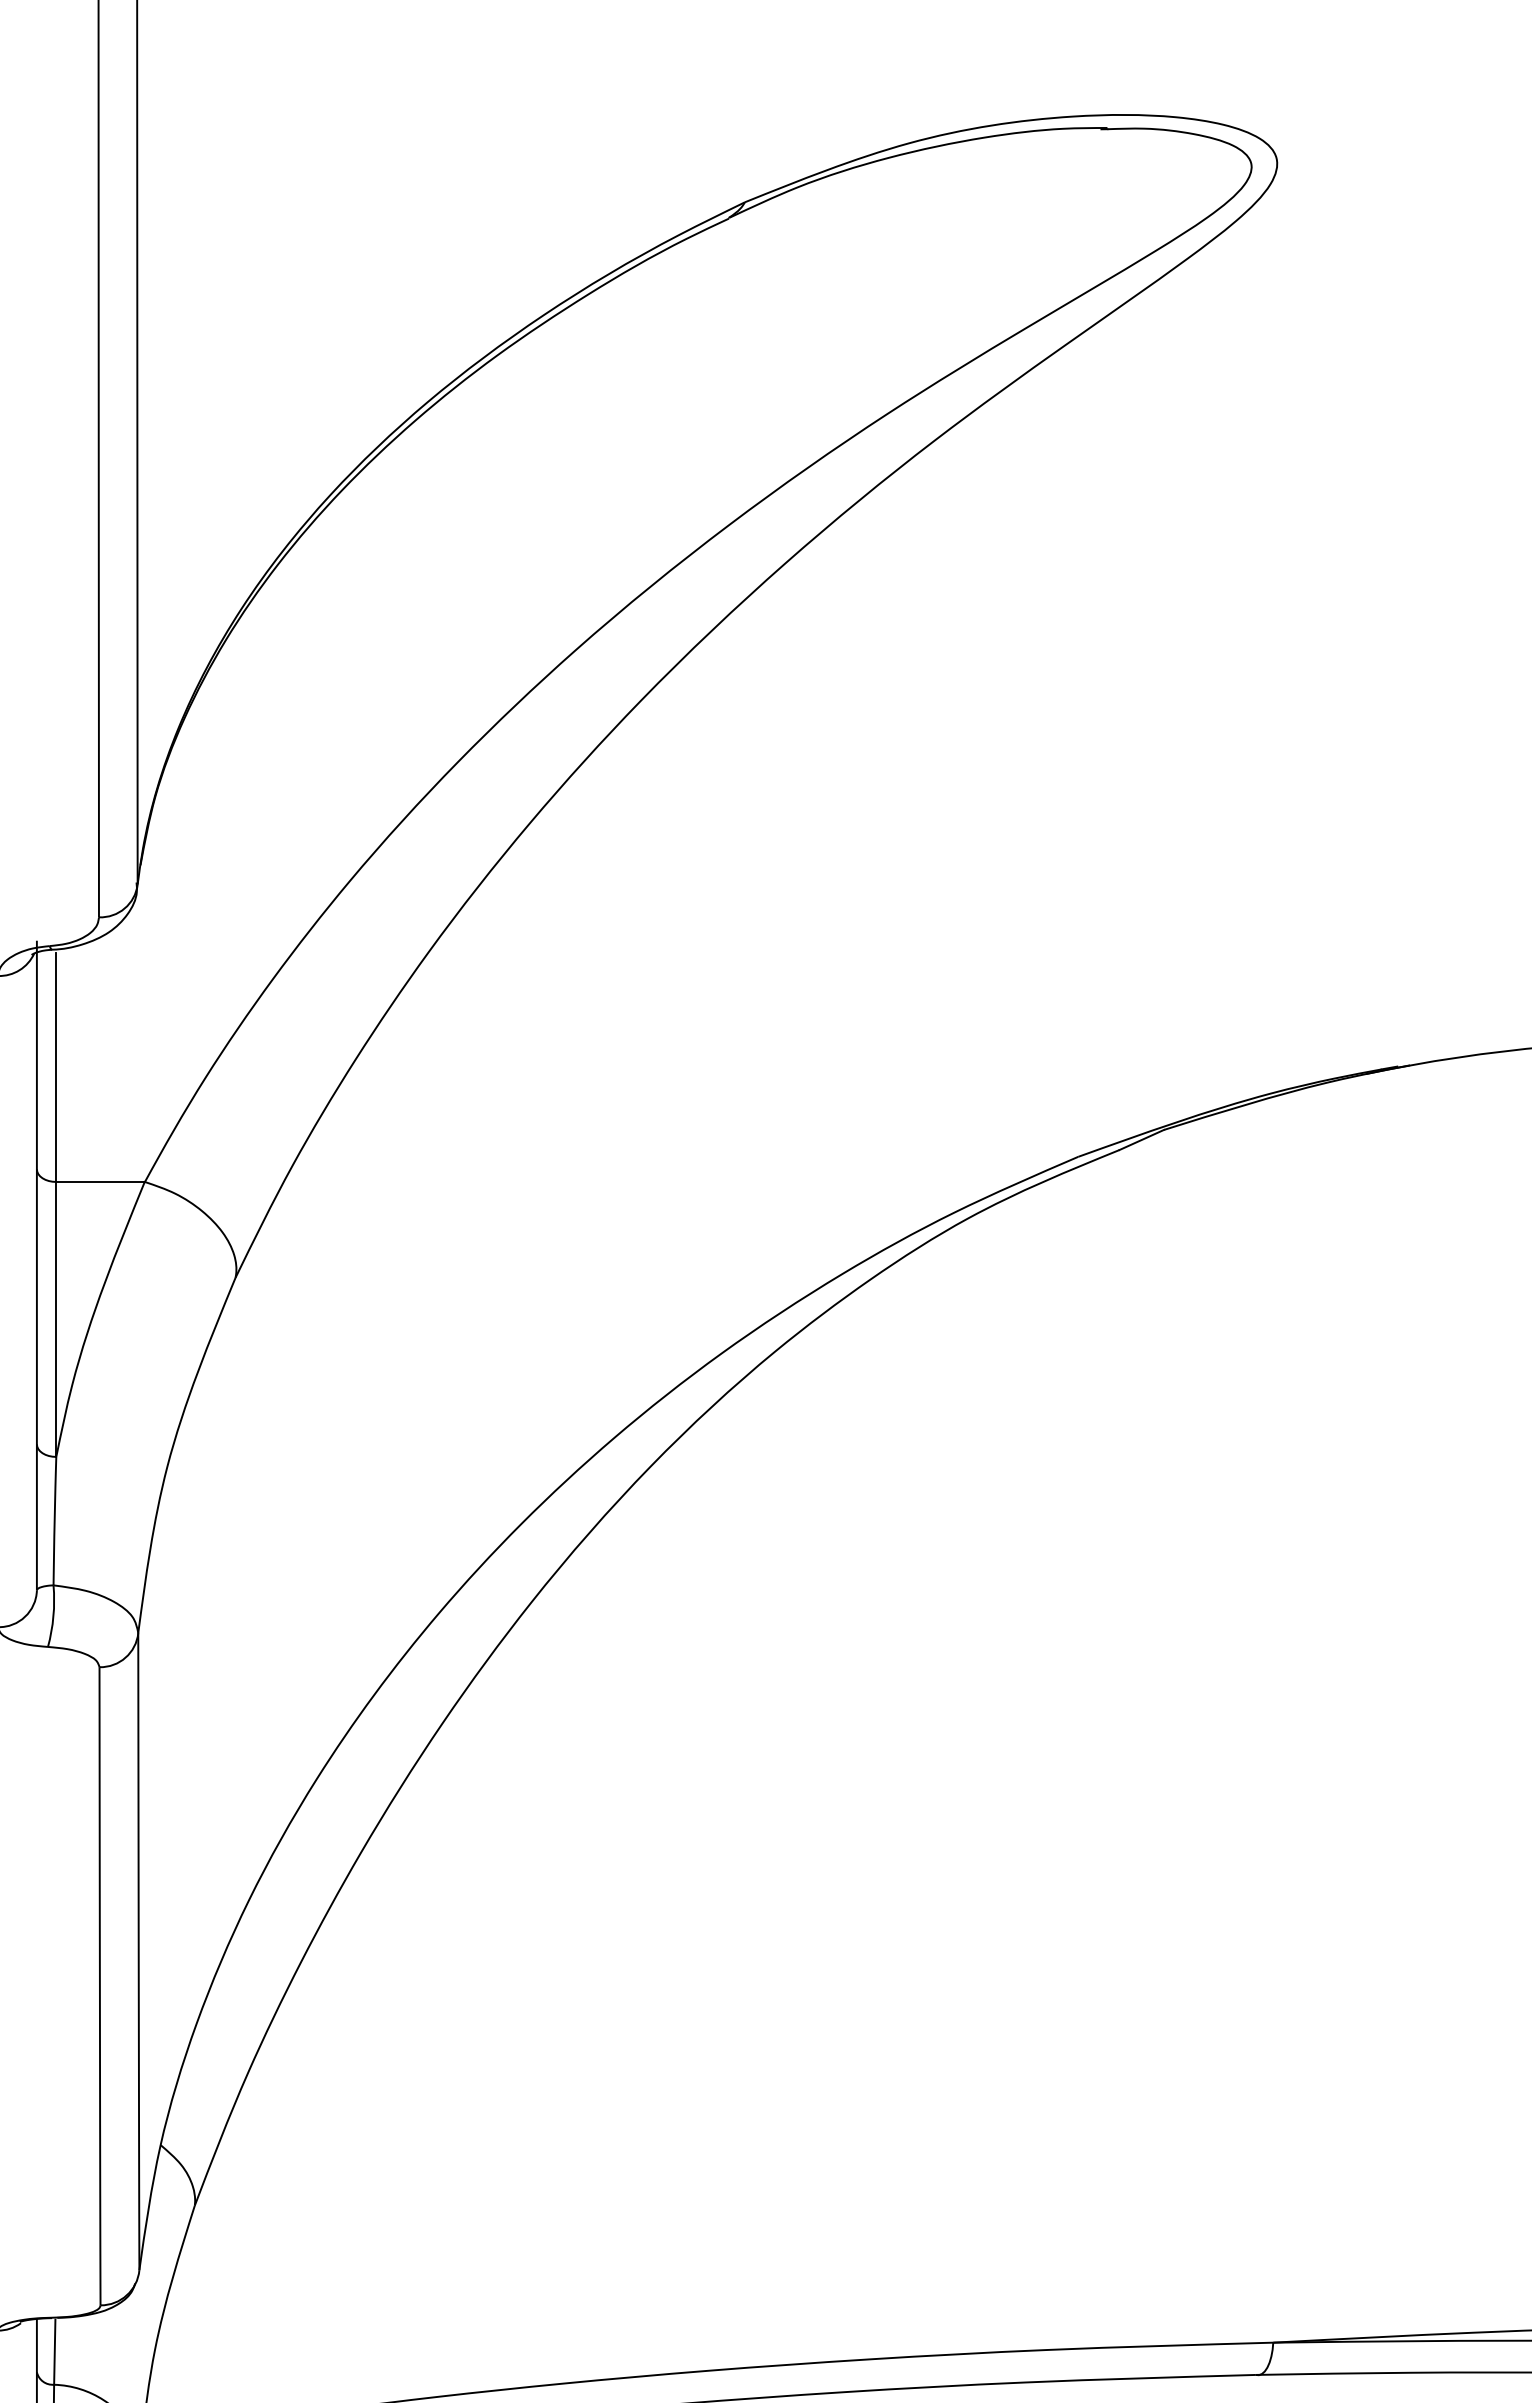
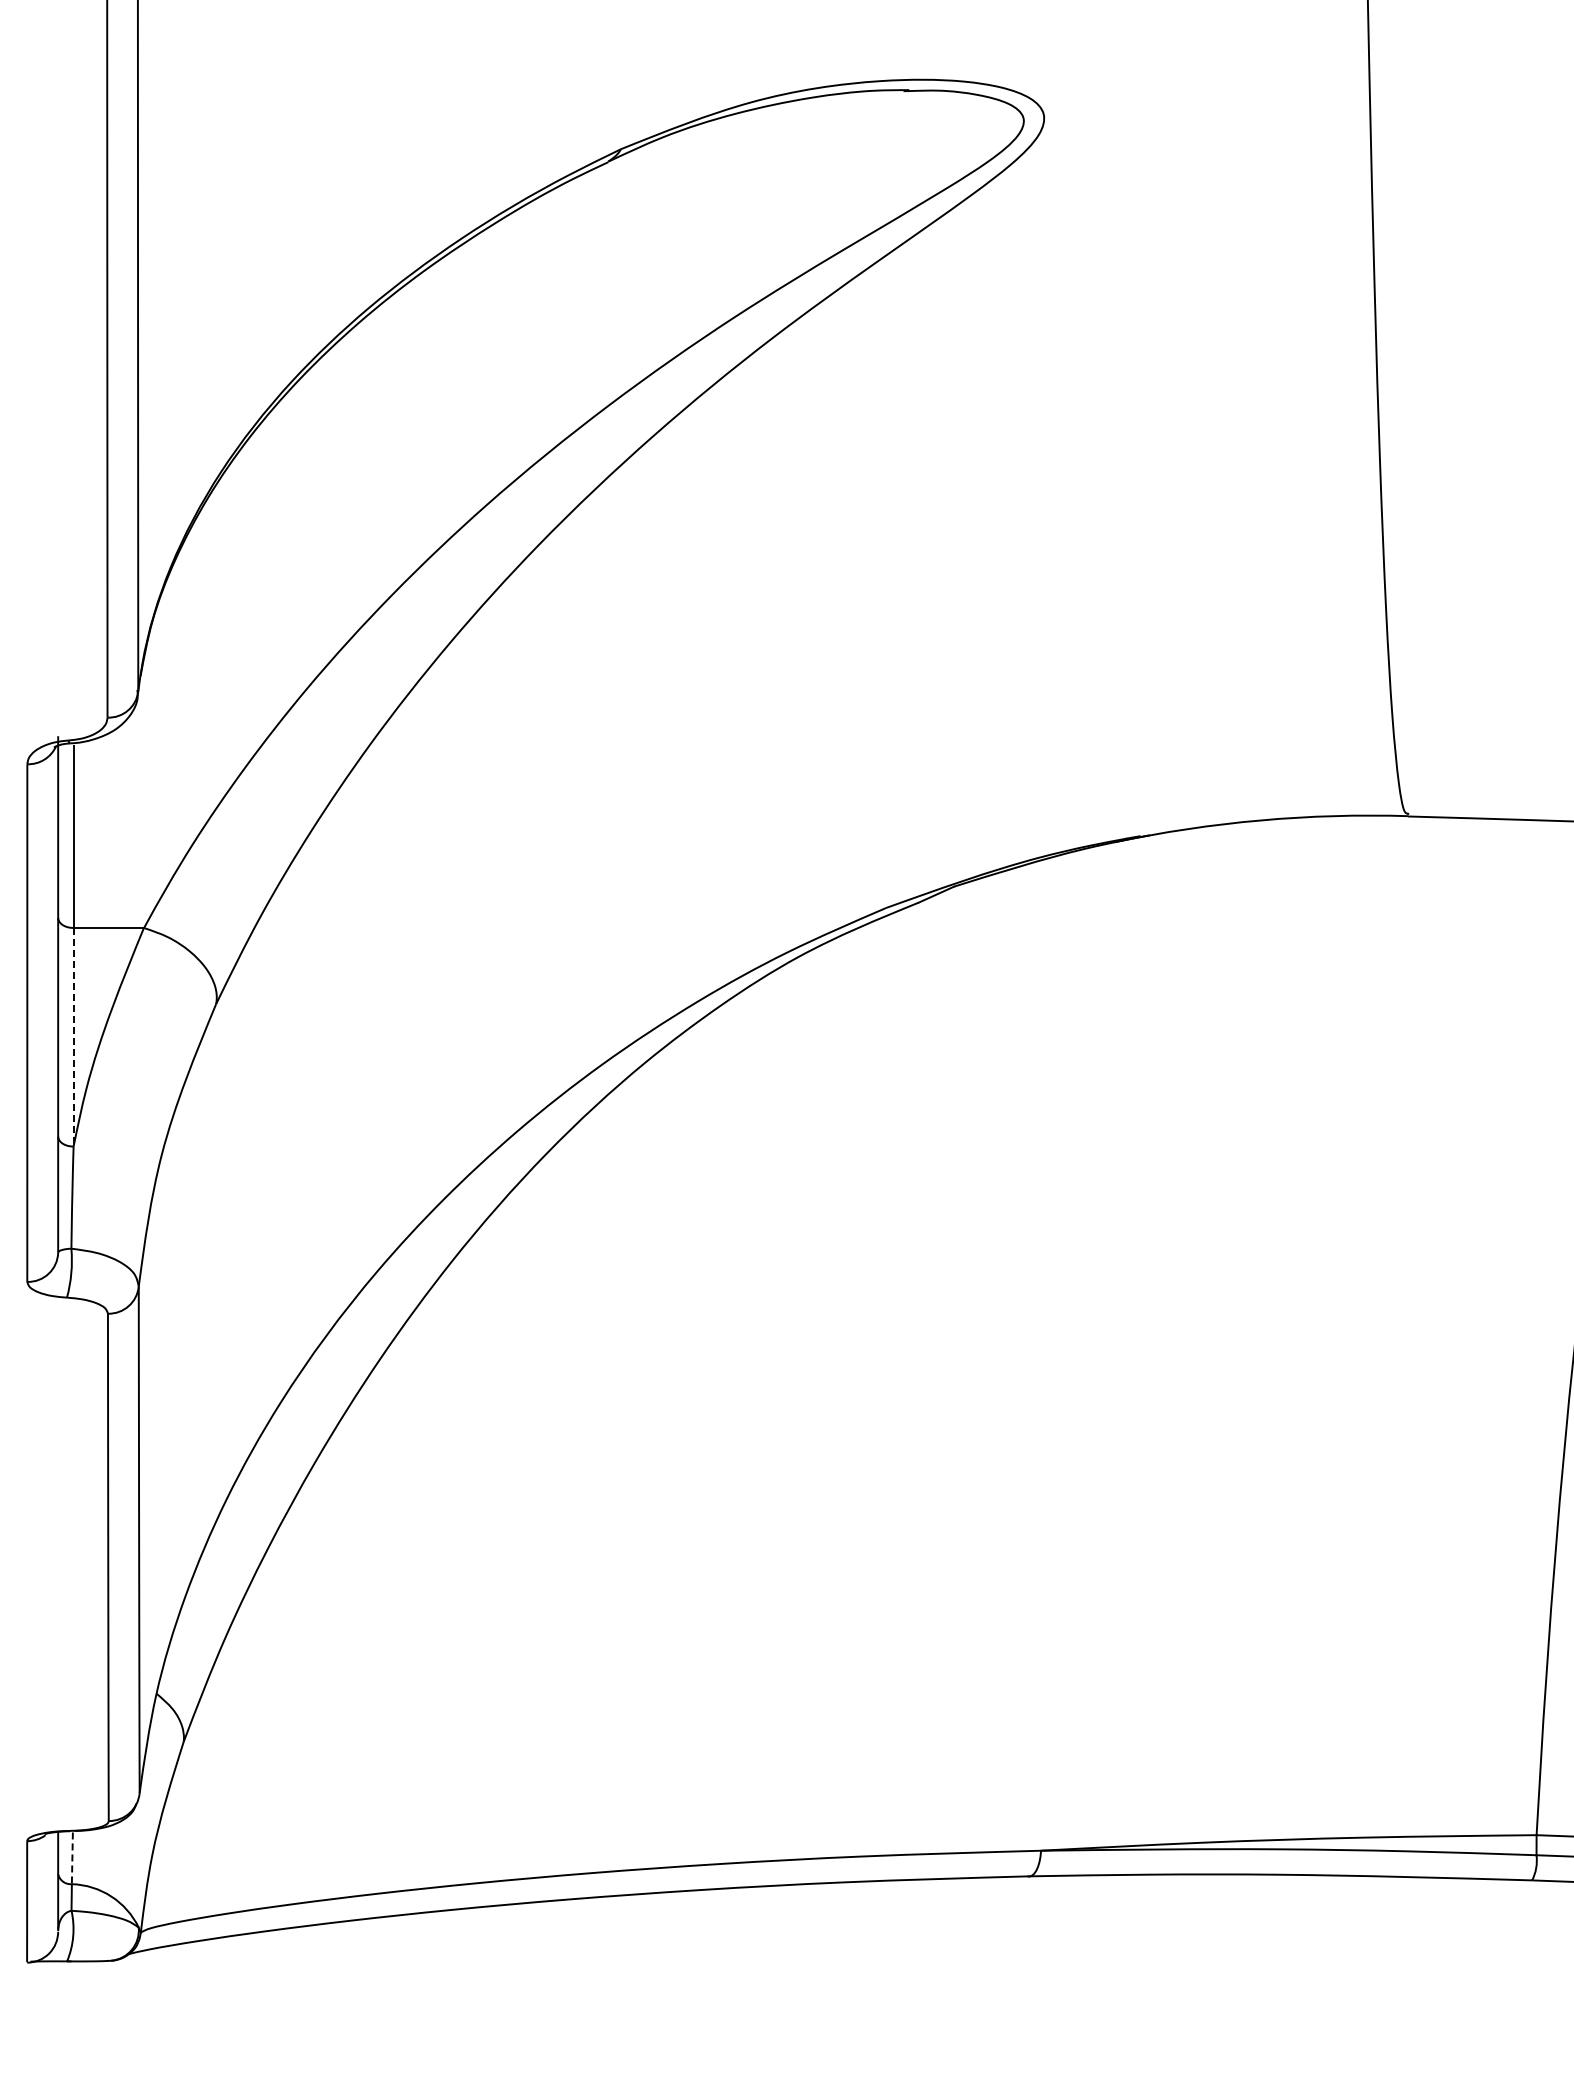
line: (56, 1319) -> (73, 1037), solid -> dashed
line: (54, 2352) -> (72, 1858), solid -> dashed

